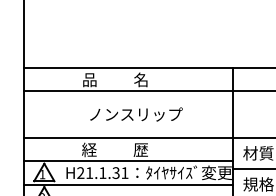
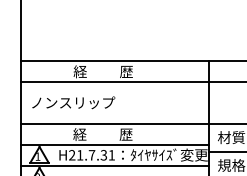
text: (115, 79) -> (103, 71), 品          名 -> 経          歴
text: (136, 114) -> (73, 102), moved
text: (102, 172) -> (91, 154), H21.1.31 -> H21.7.31

